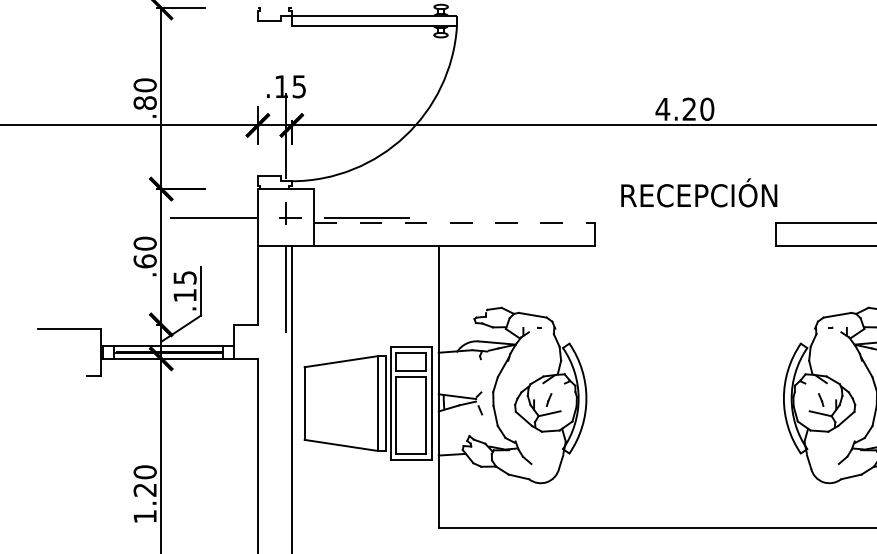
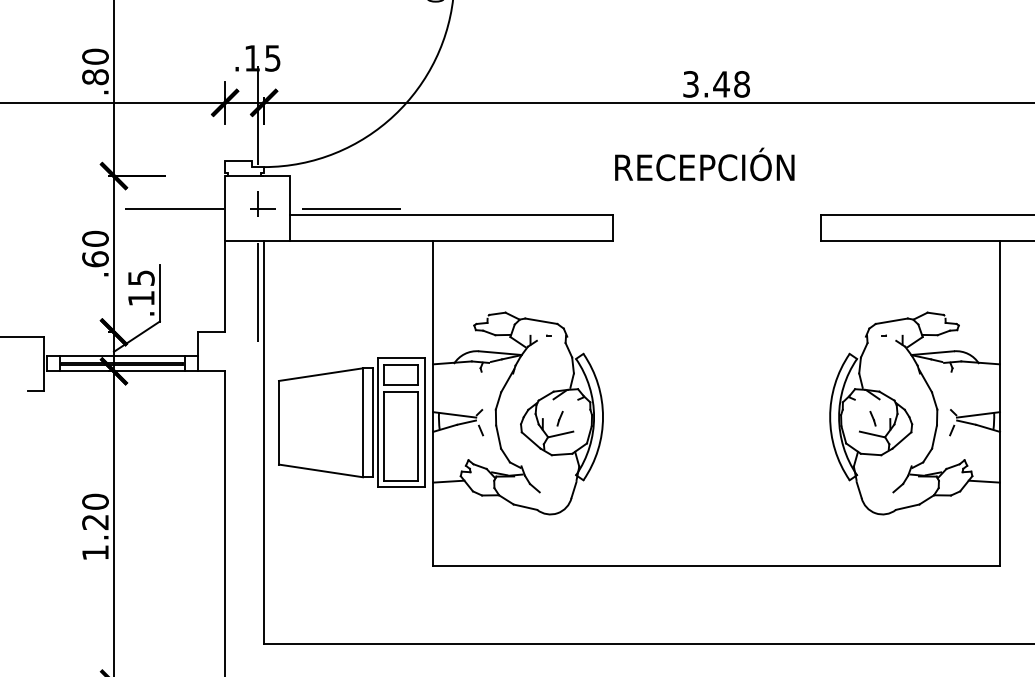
text: (685, 109) -> (716, 84), 4.20 -> 3.48
text: (698, 192) -> (704, 164), moved
line: (454, 223) -> (451, 215), dashed -> solid

